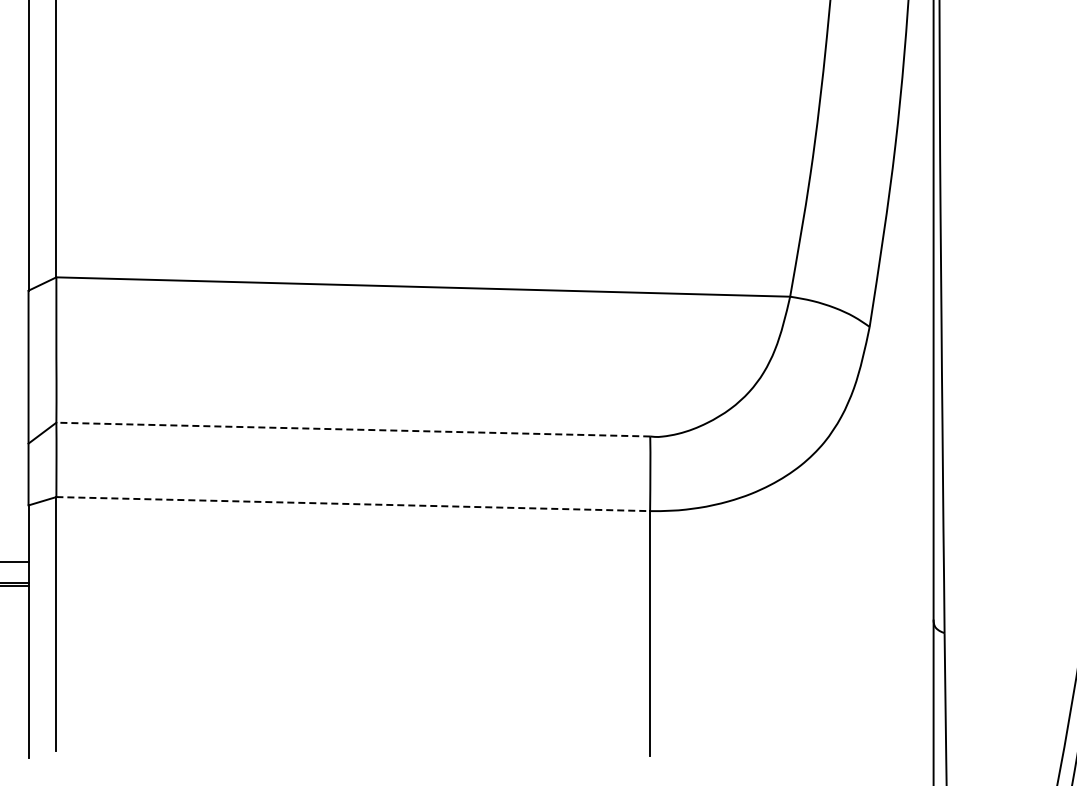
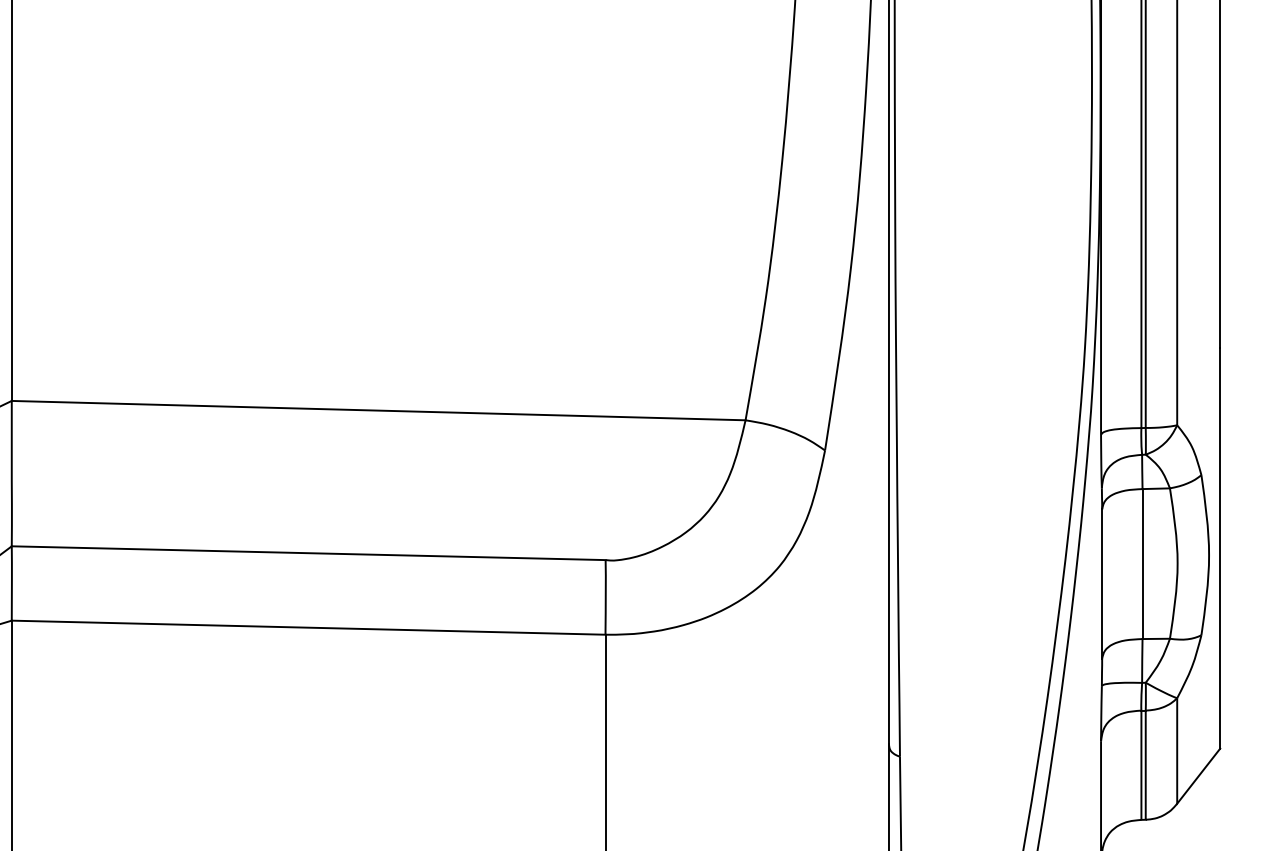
line: (353, 429) -> (308, 553), dashed -> solid
line: (353, 503) -> (308, 627), dashed -> solid

